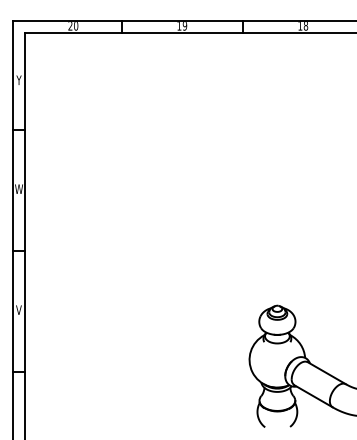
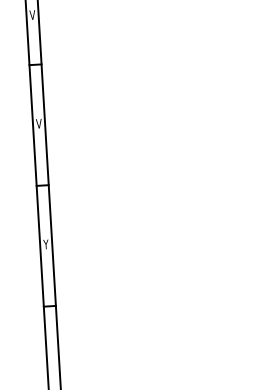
text: (18, 79) -> (31, 14), Y -> V
text: (18, 188) -> (38, 123), W -> V
text: (18, 309) -> (45, 243), V -> Y

